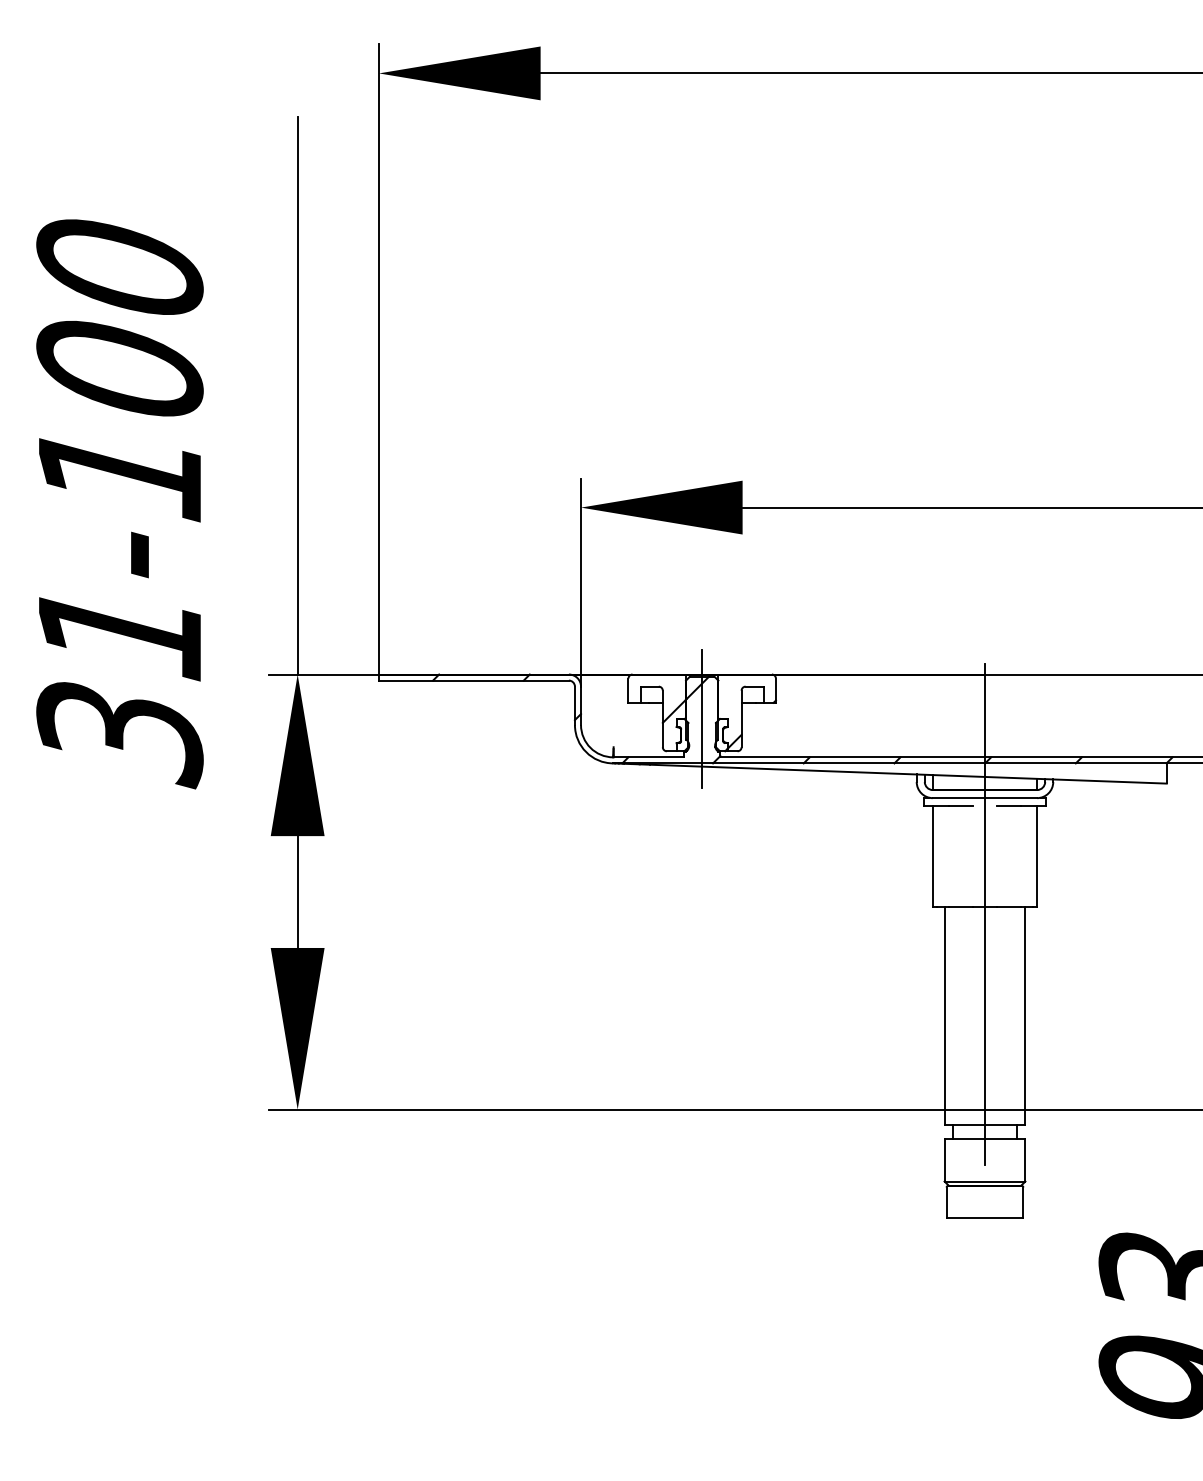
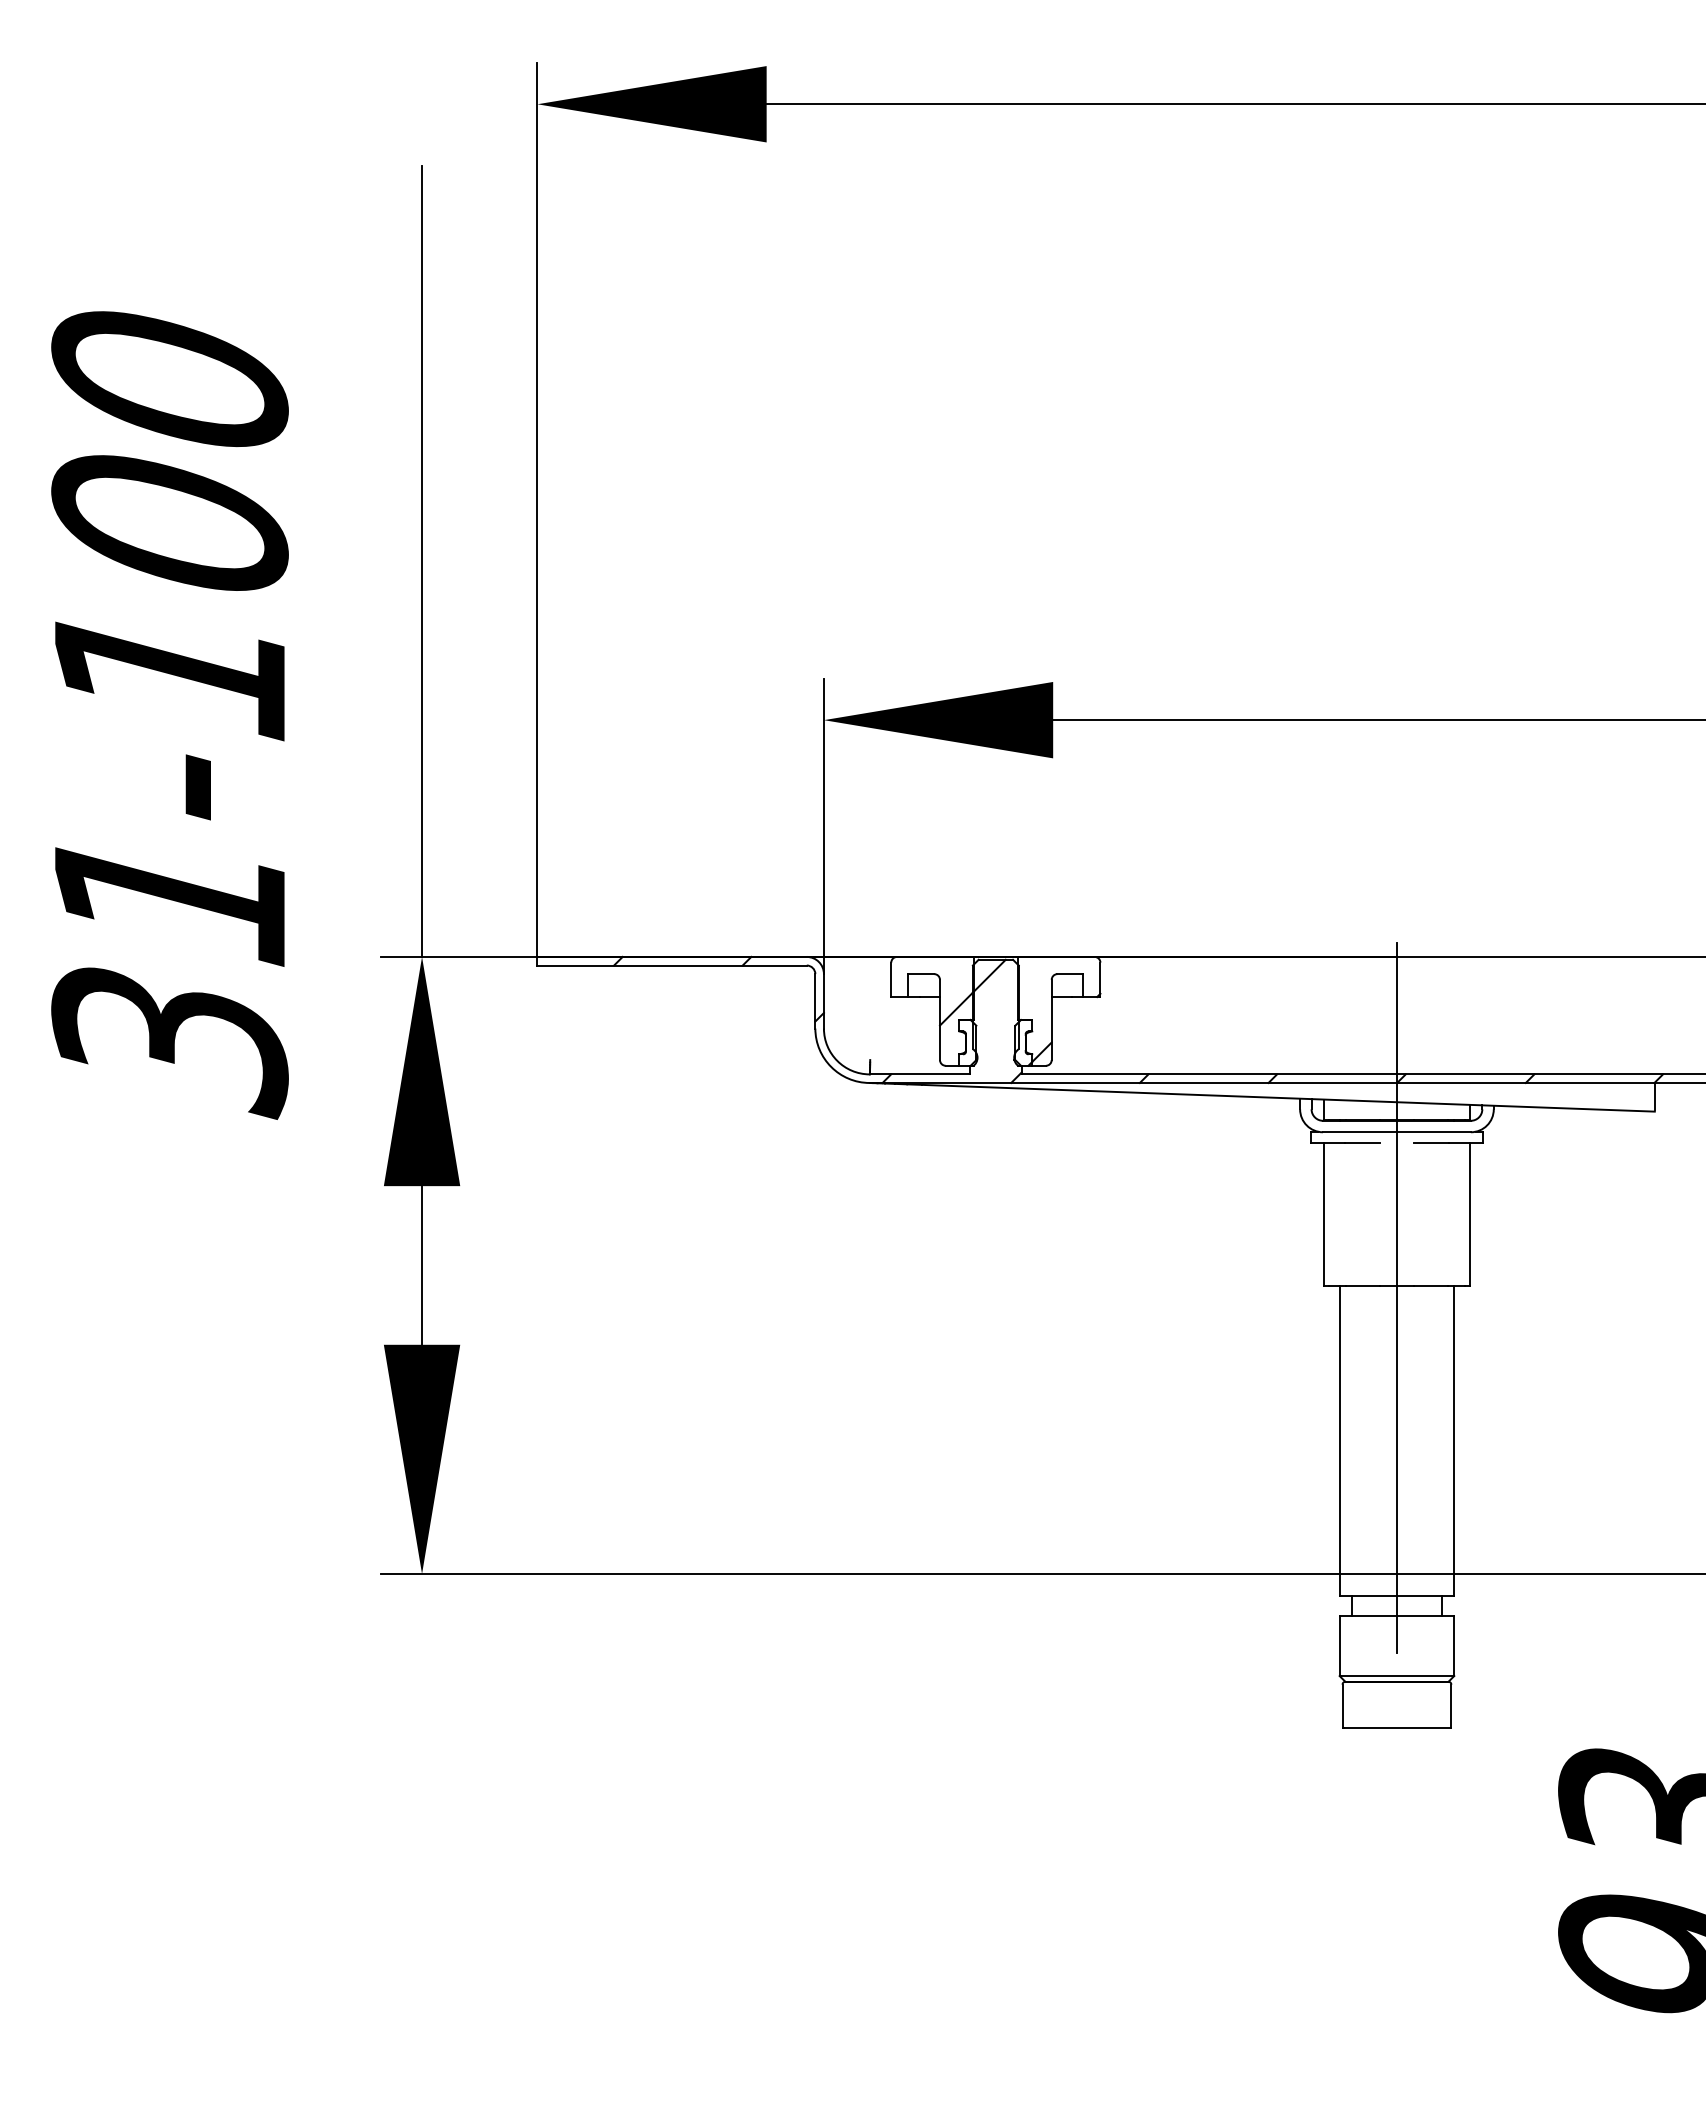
line: (701, 718) -> (995, 1019), removed

